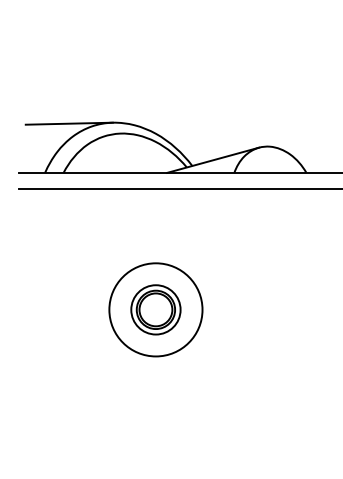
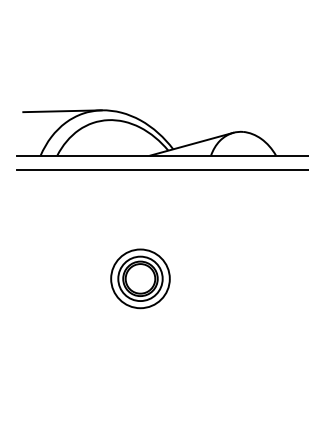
circle: (155, 309) -> (140, 278), size x0.7

